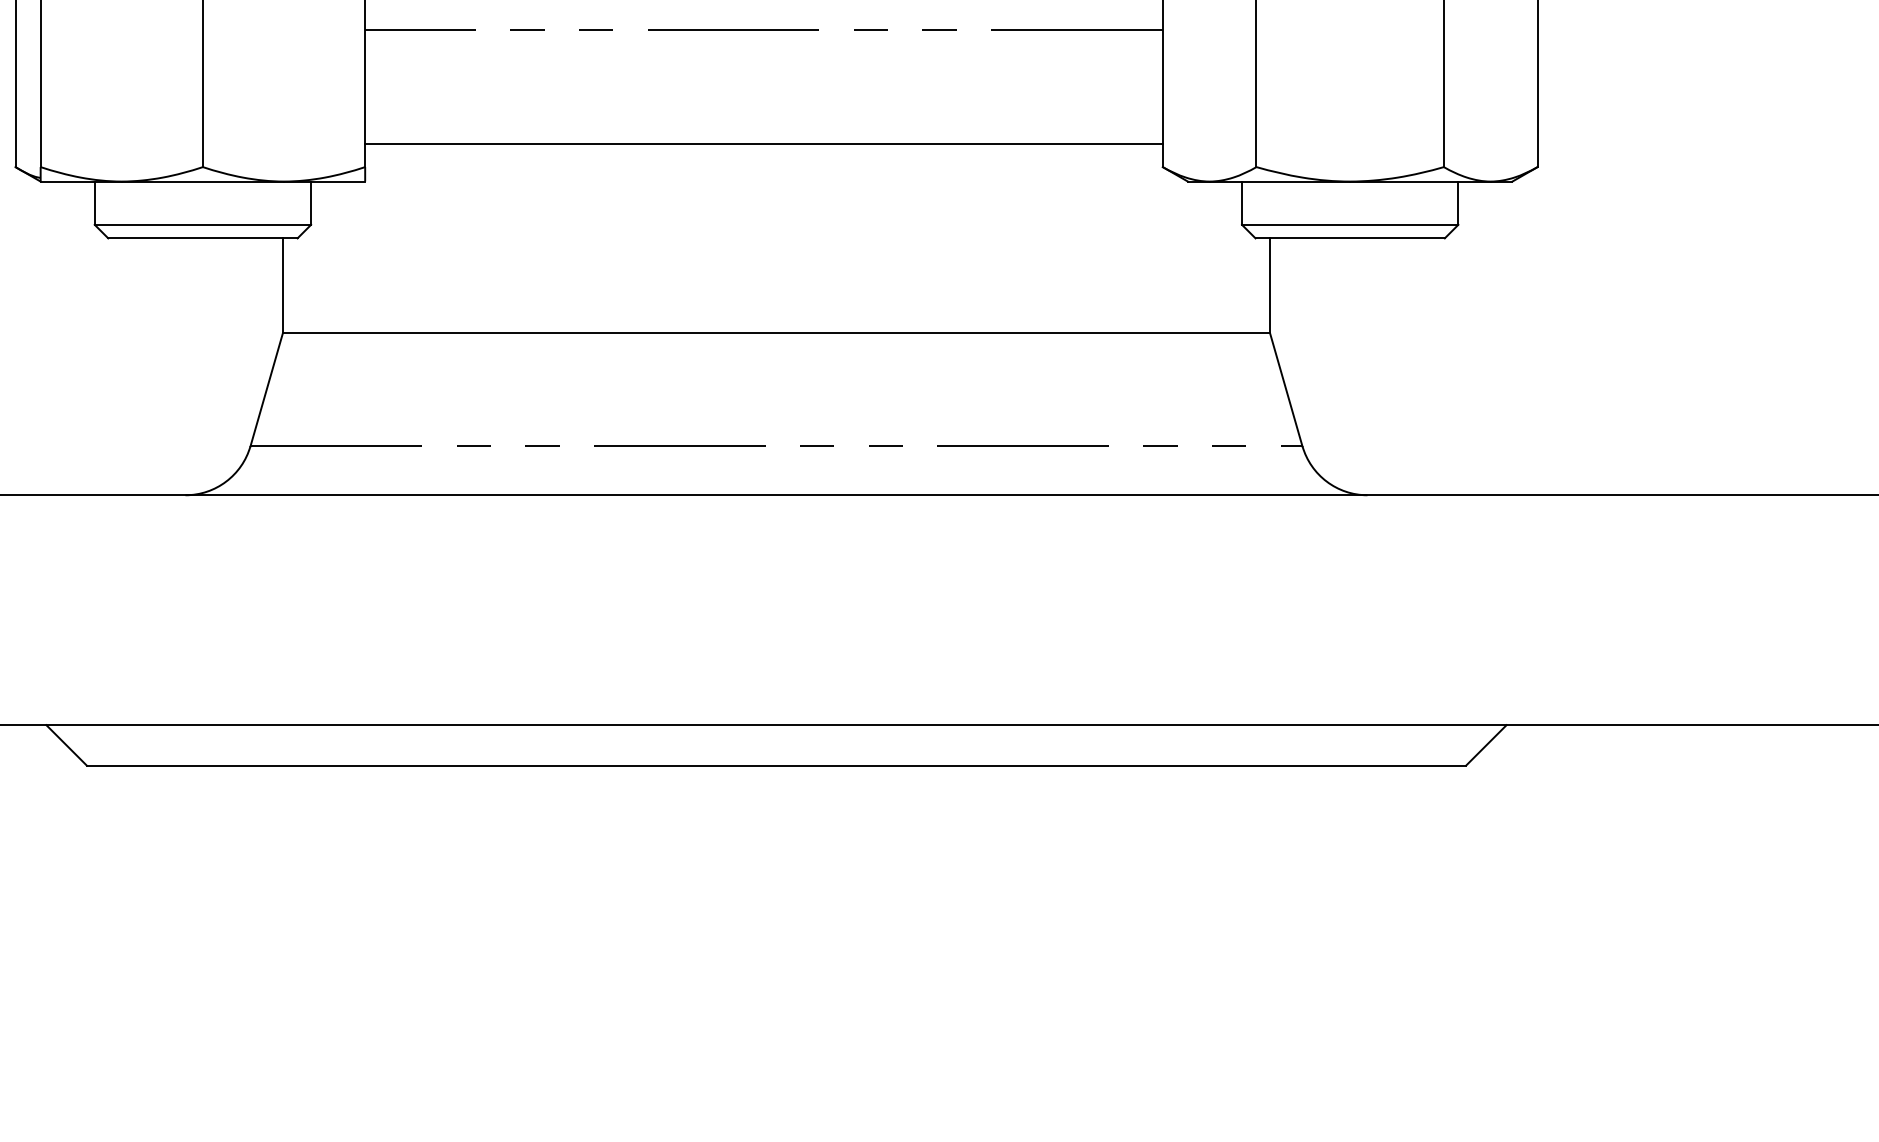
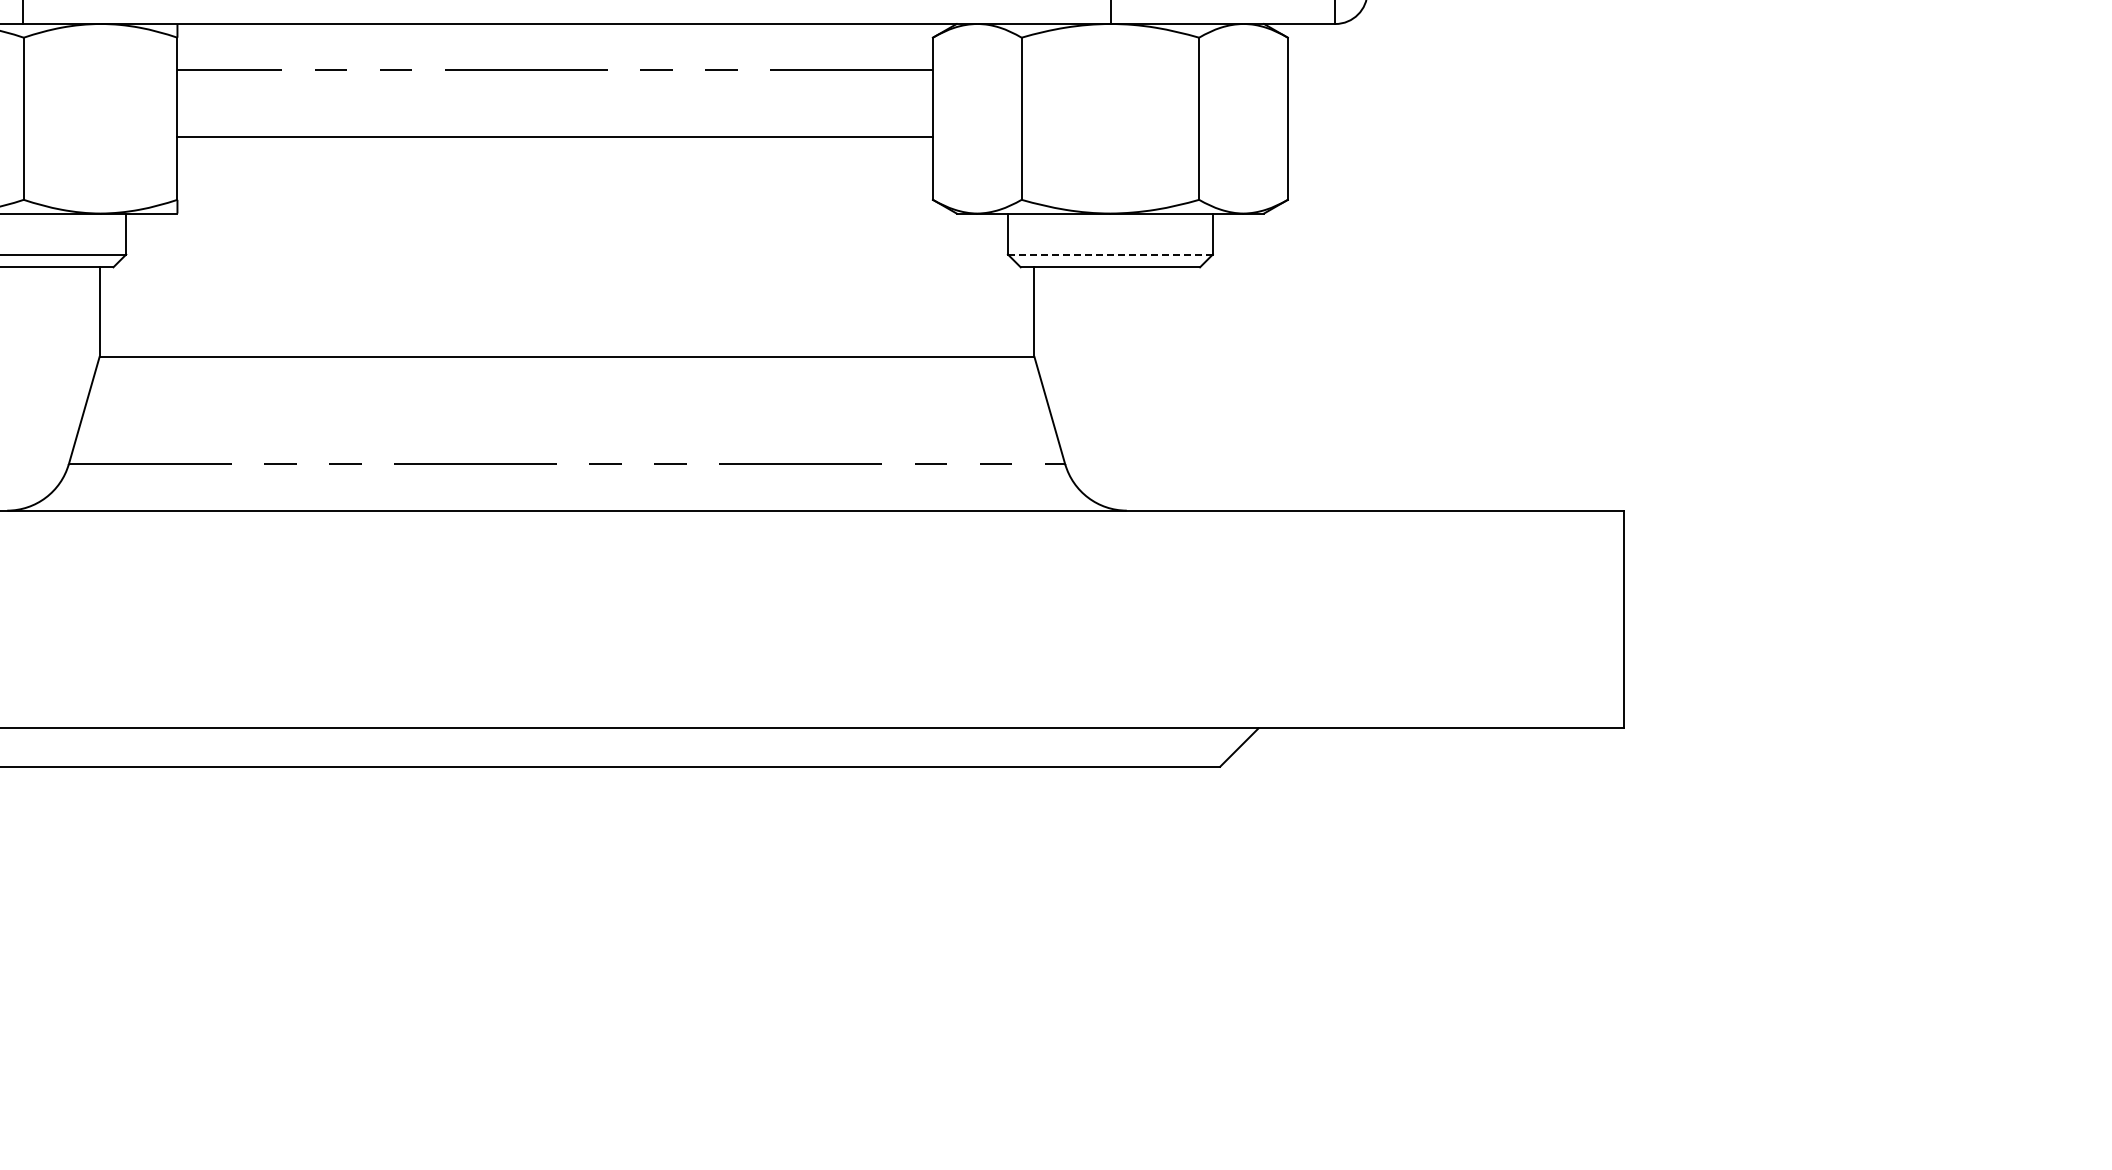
line: (763, 143) -> (554, 136), moved
line: (1350, 224) -> (1110, 254), solid -> dashed

